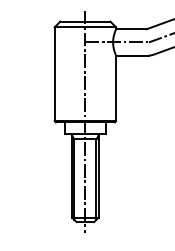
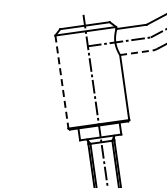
line: (132, 55) -> (136, 52), solid -> dashed
line: (54, 74) -> (61, 82), solid -> dashed

